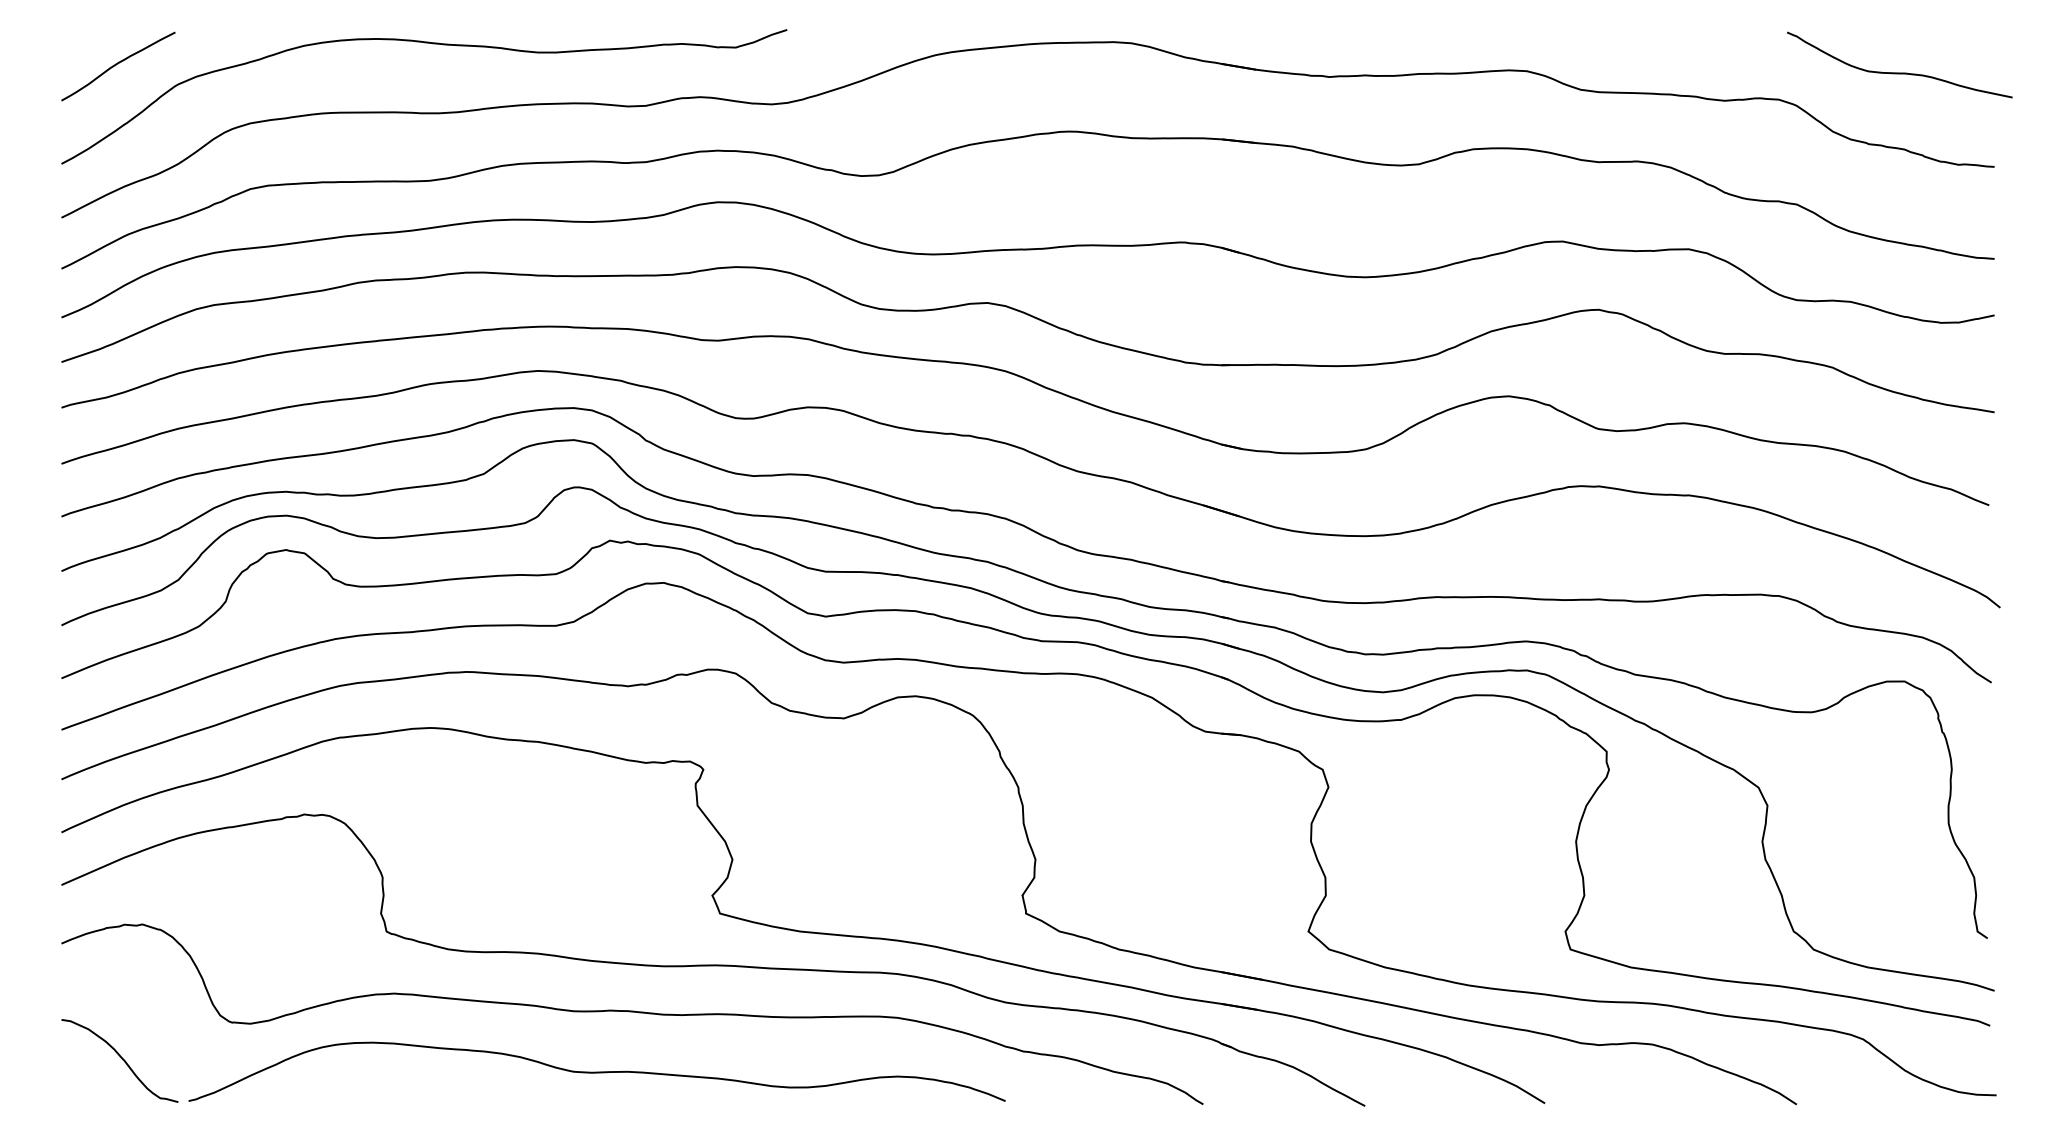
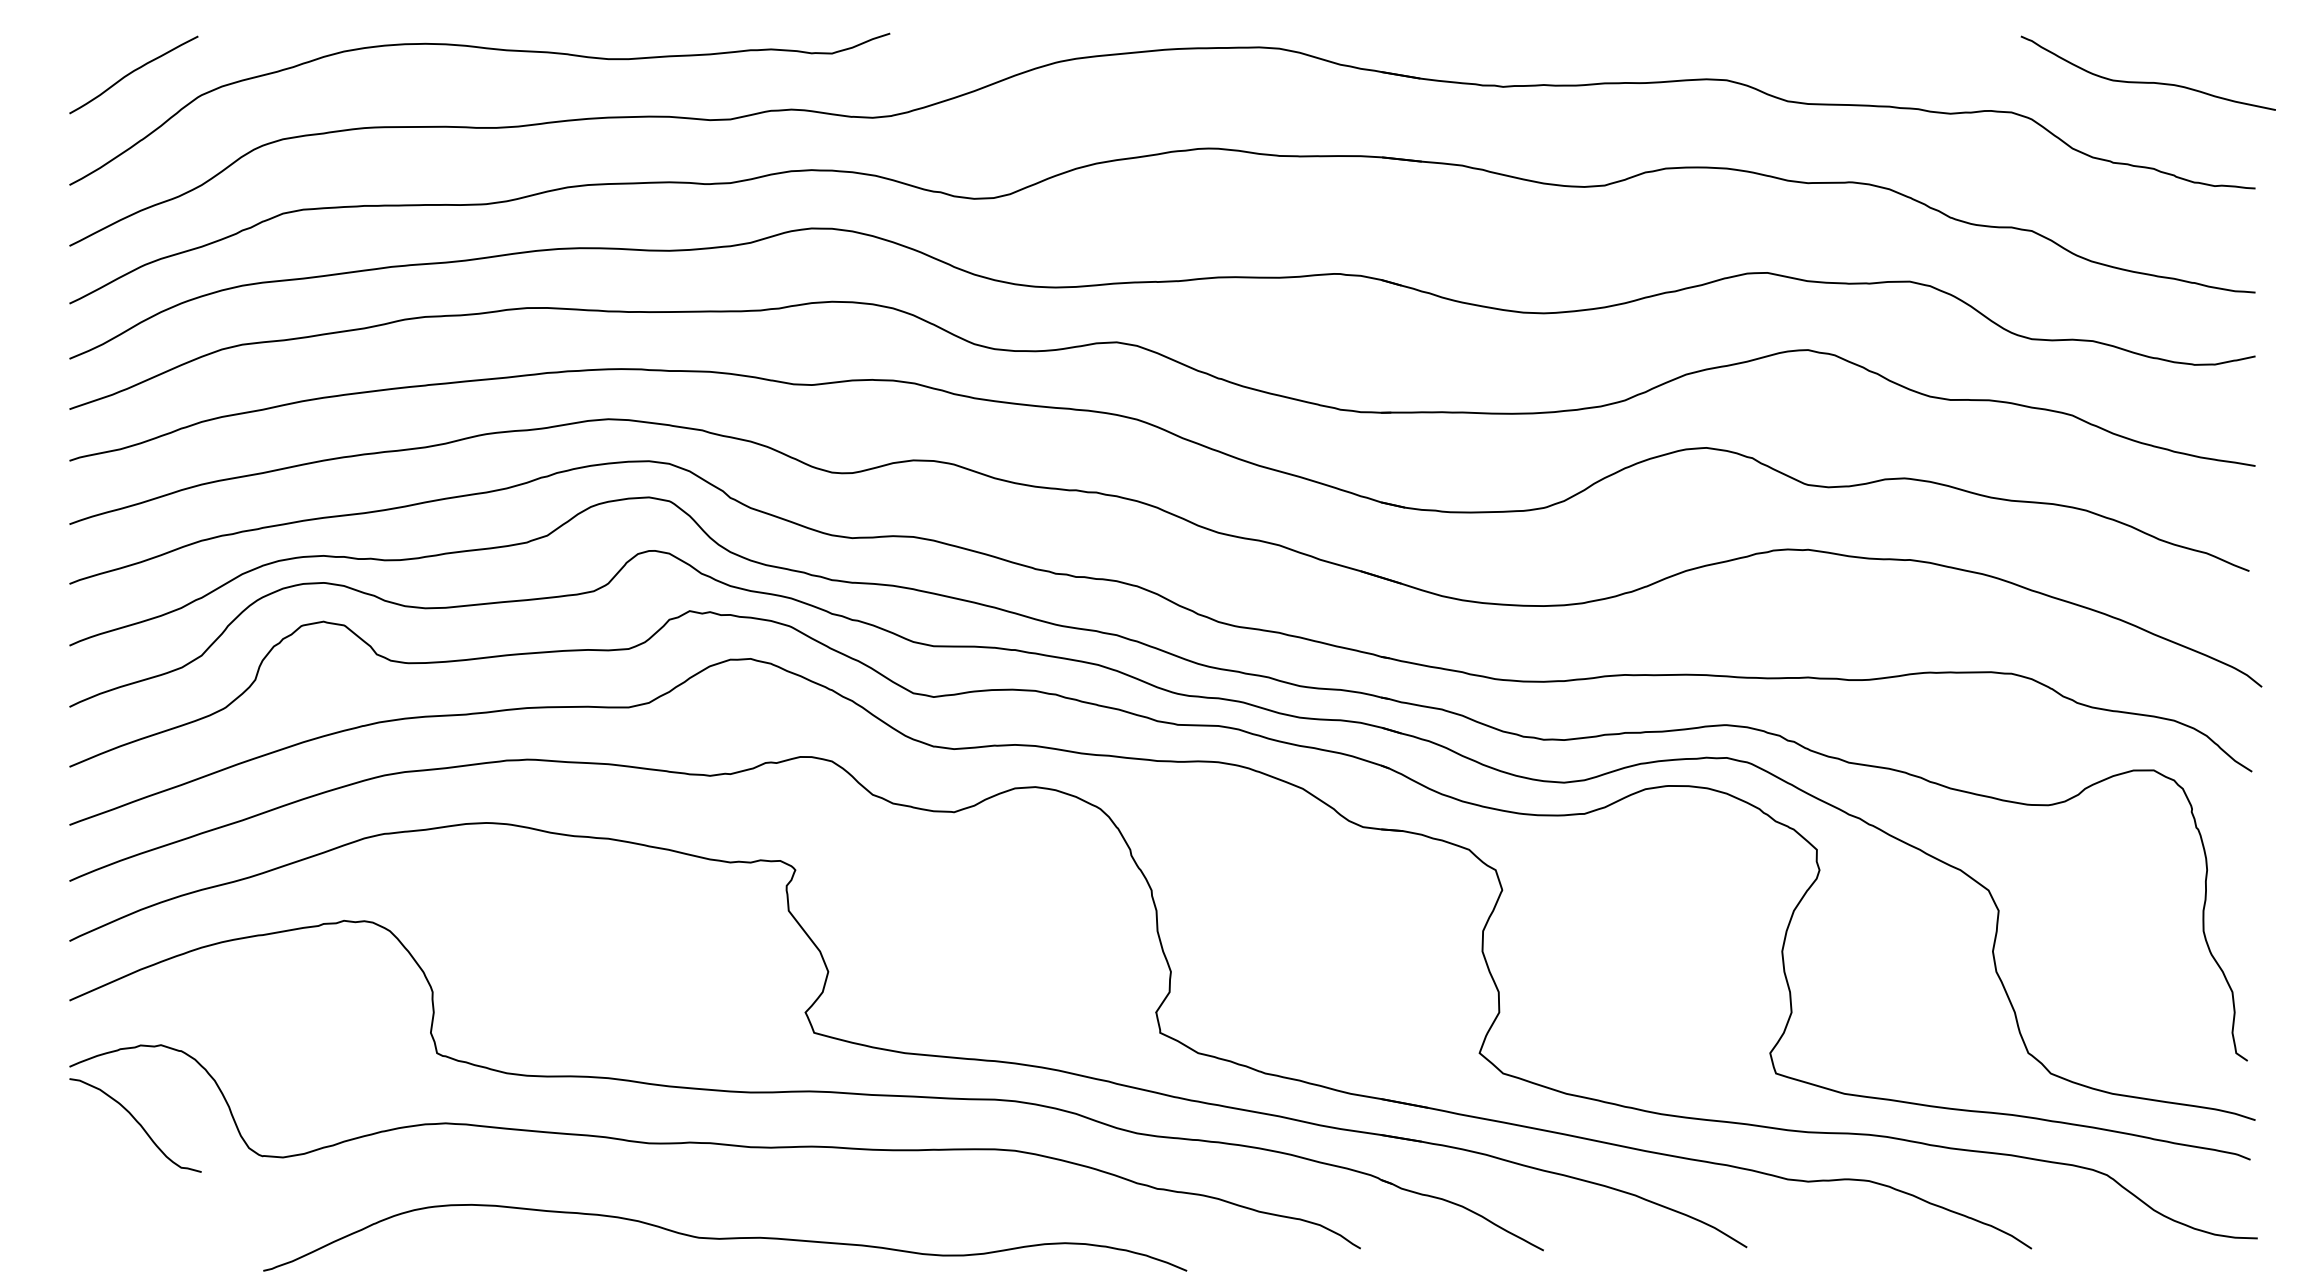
curve: (121, 1059) -> (137, 1123), moved
curve: (597, 1071) -> (725, 1237), moved

